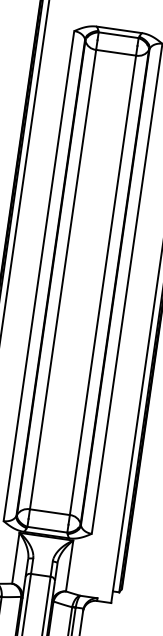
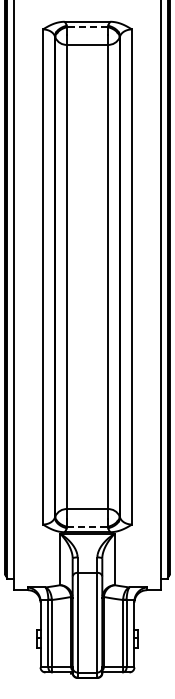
line: (118, 35) -> (87, 27), solid -> dashed
line: (47, 529) -> (87, 526), solid -> dashed

